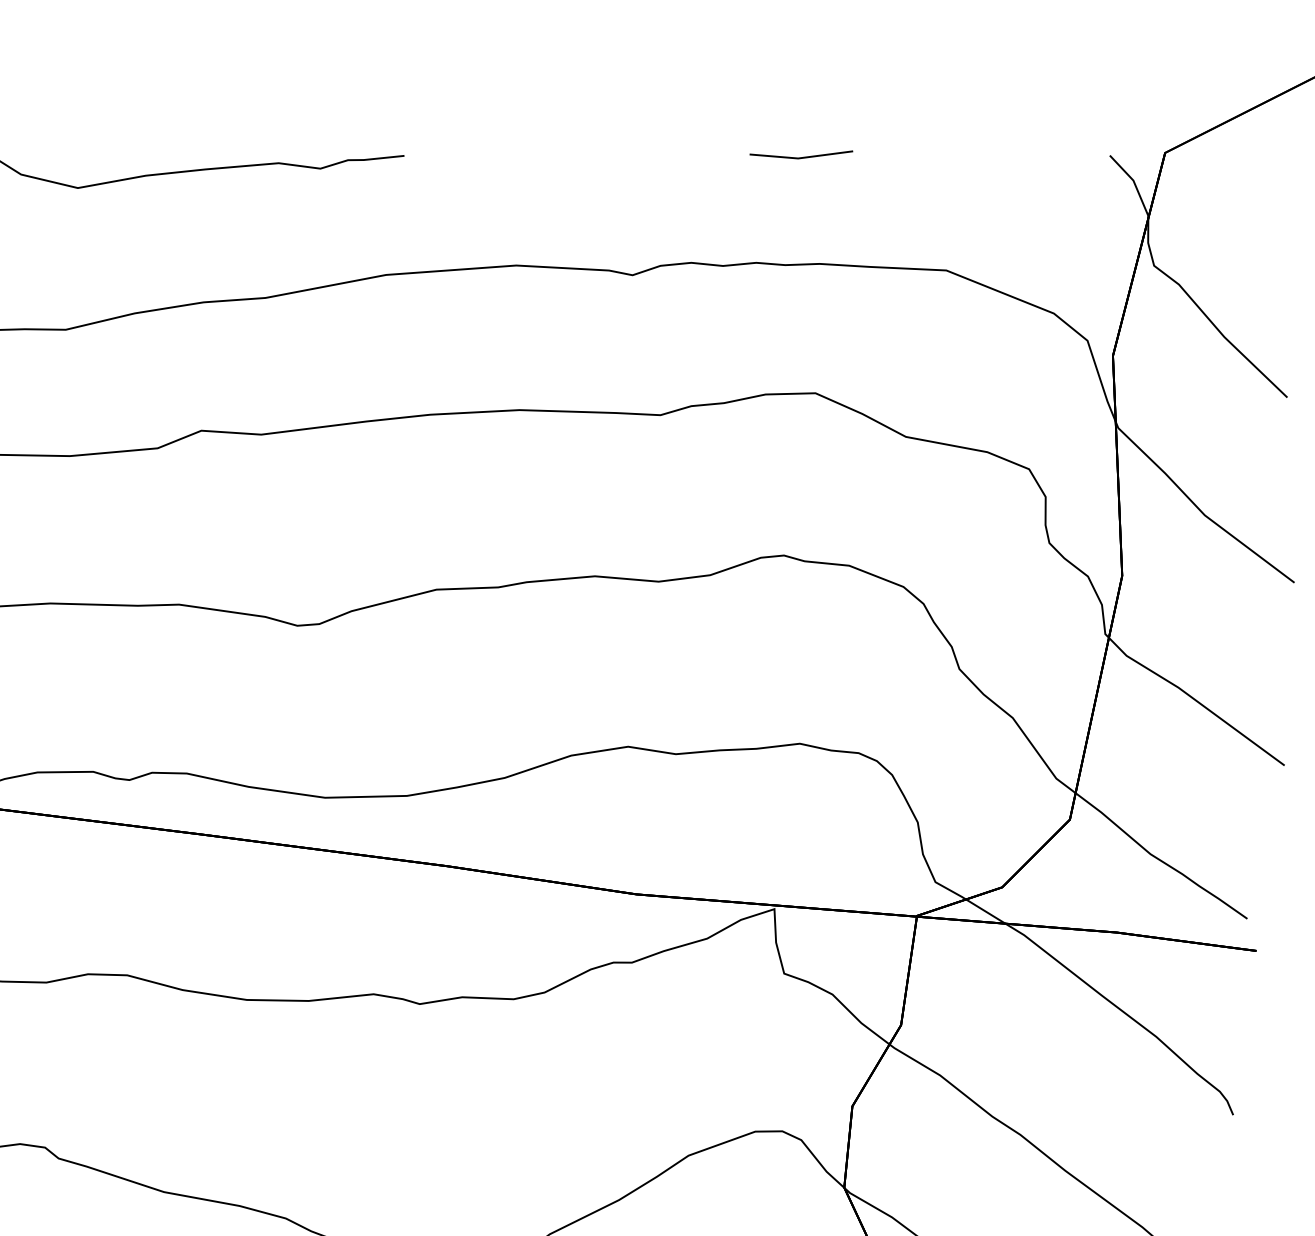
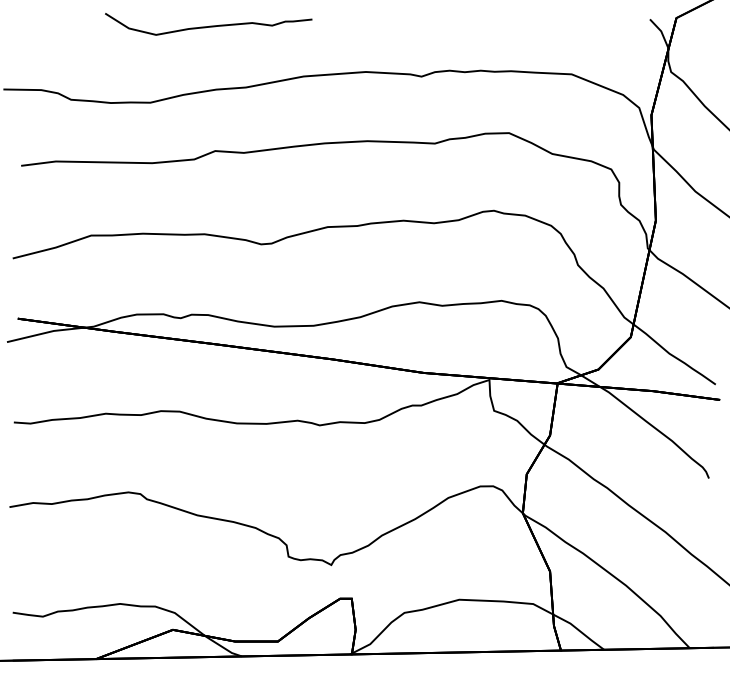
line: (801, 155) -> (502, 19), removed

